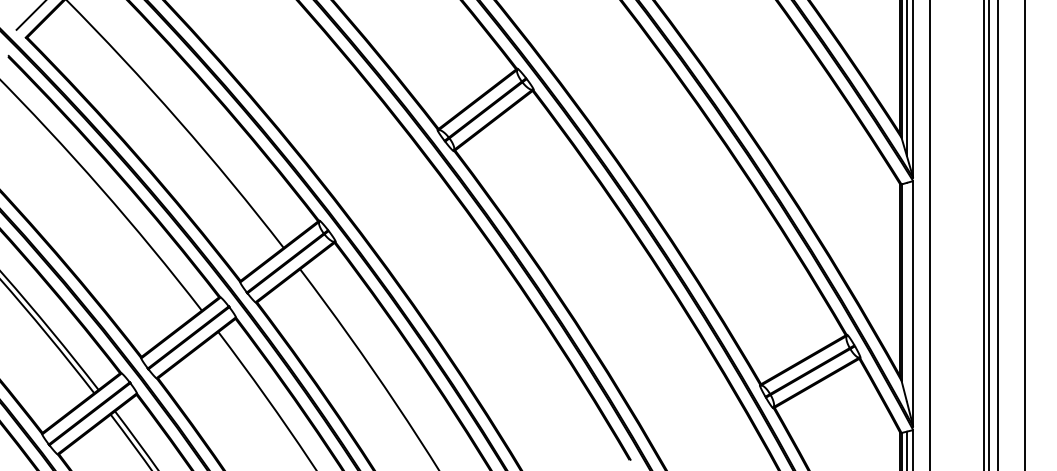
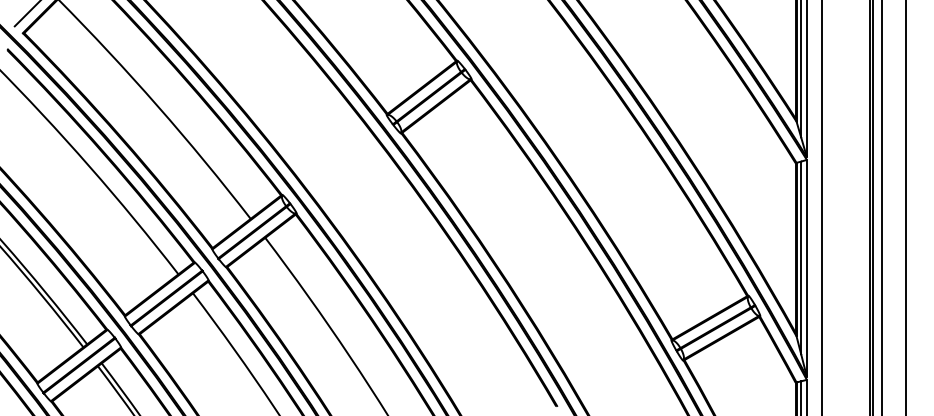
line: (906, 291) -> (800, 257), added

